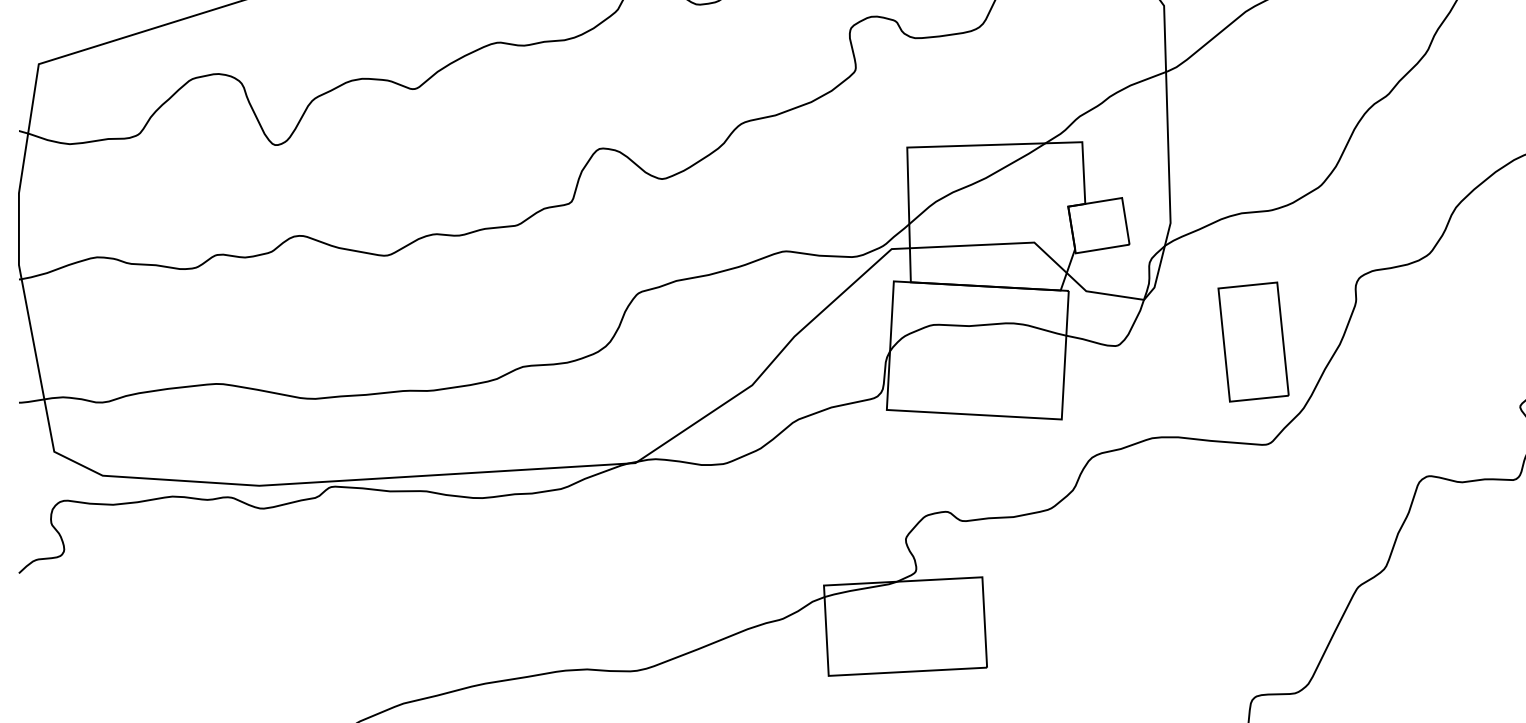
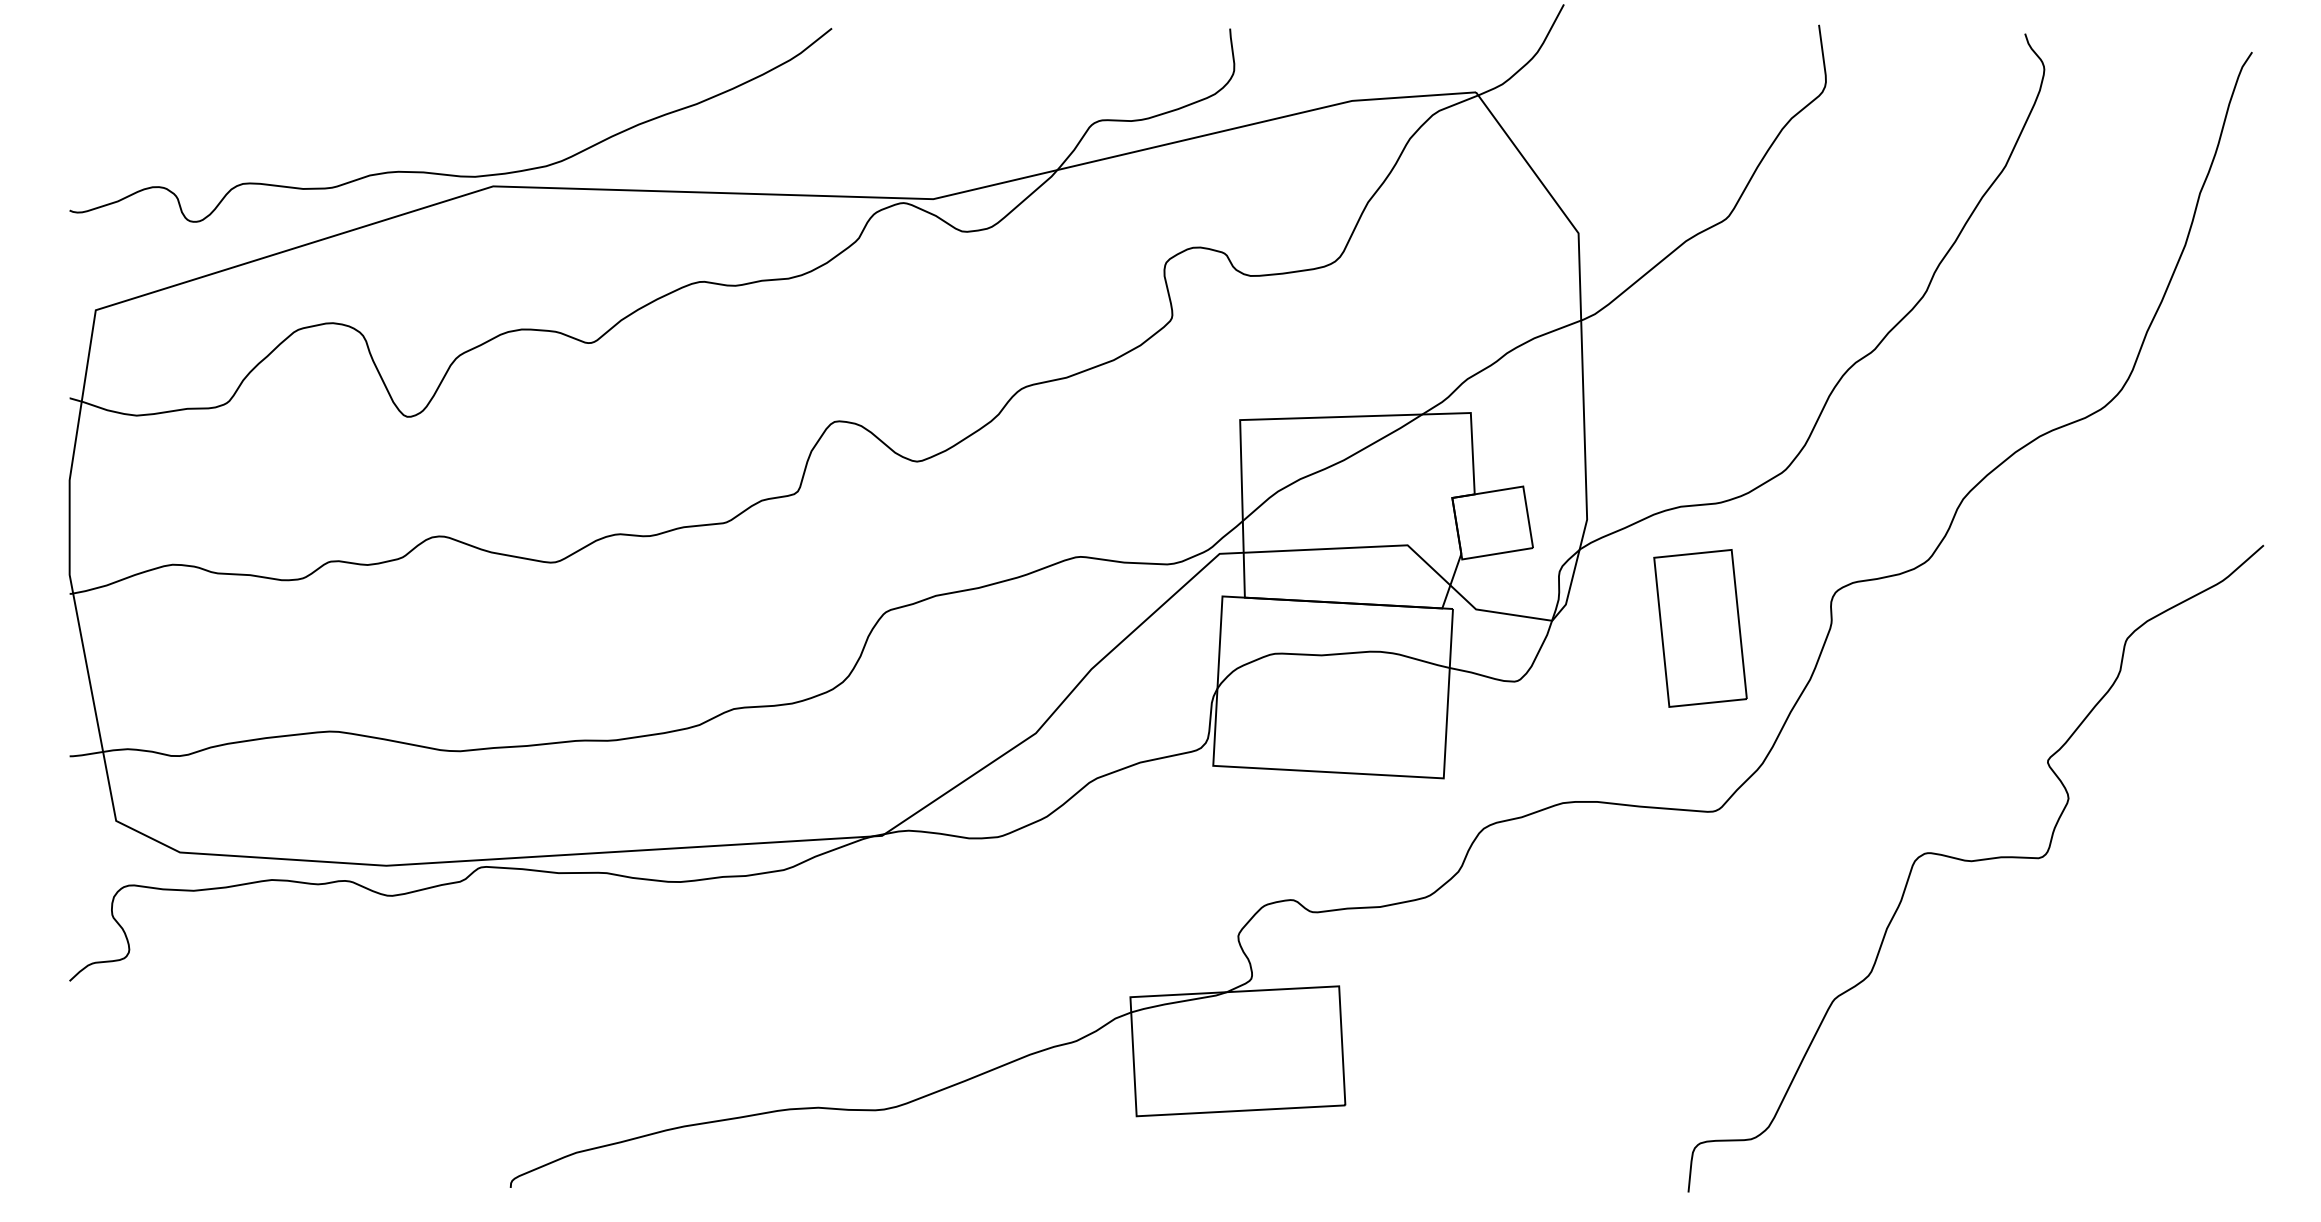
part: (1253, 342) -> (1700, 628), moved

